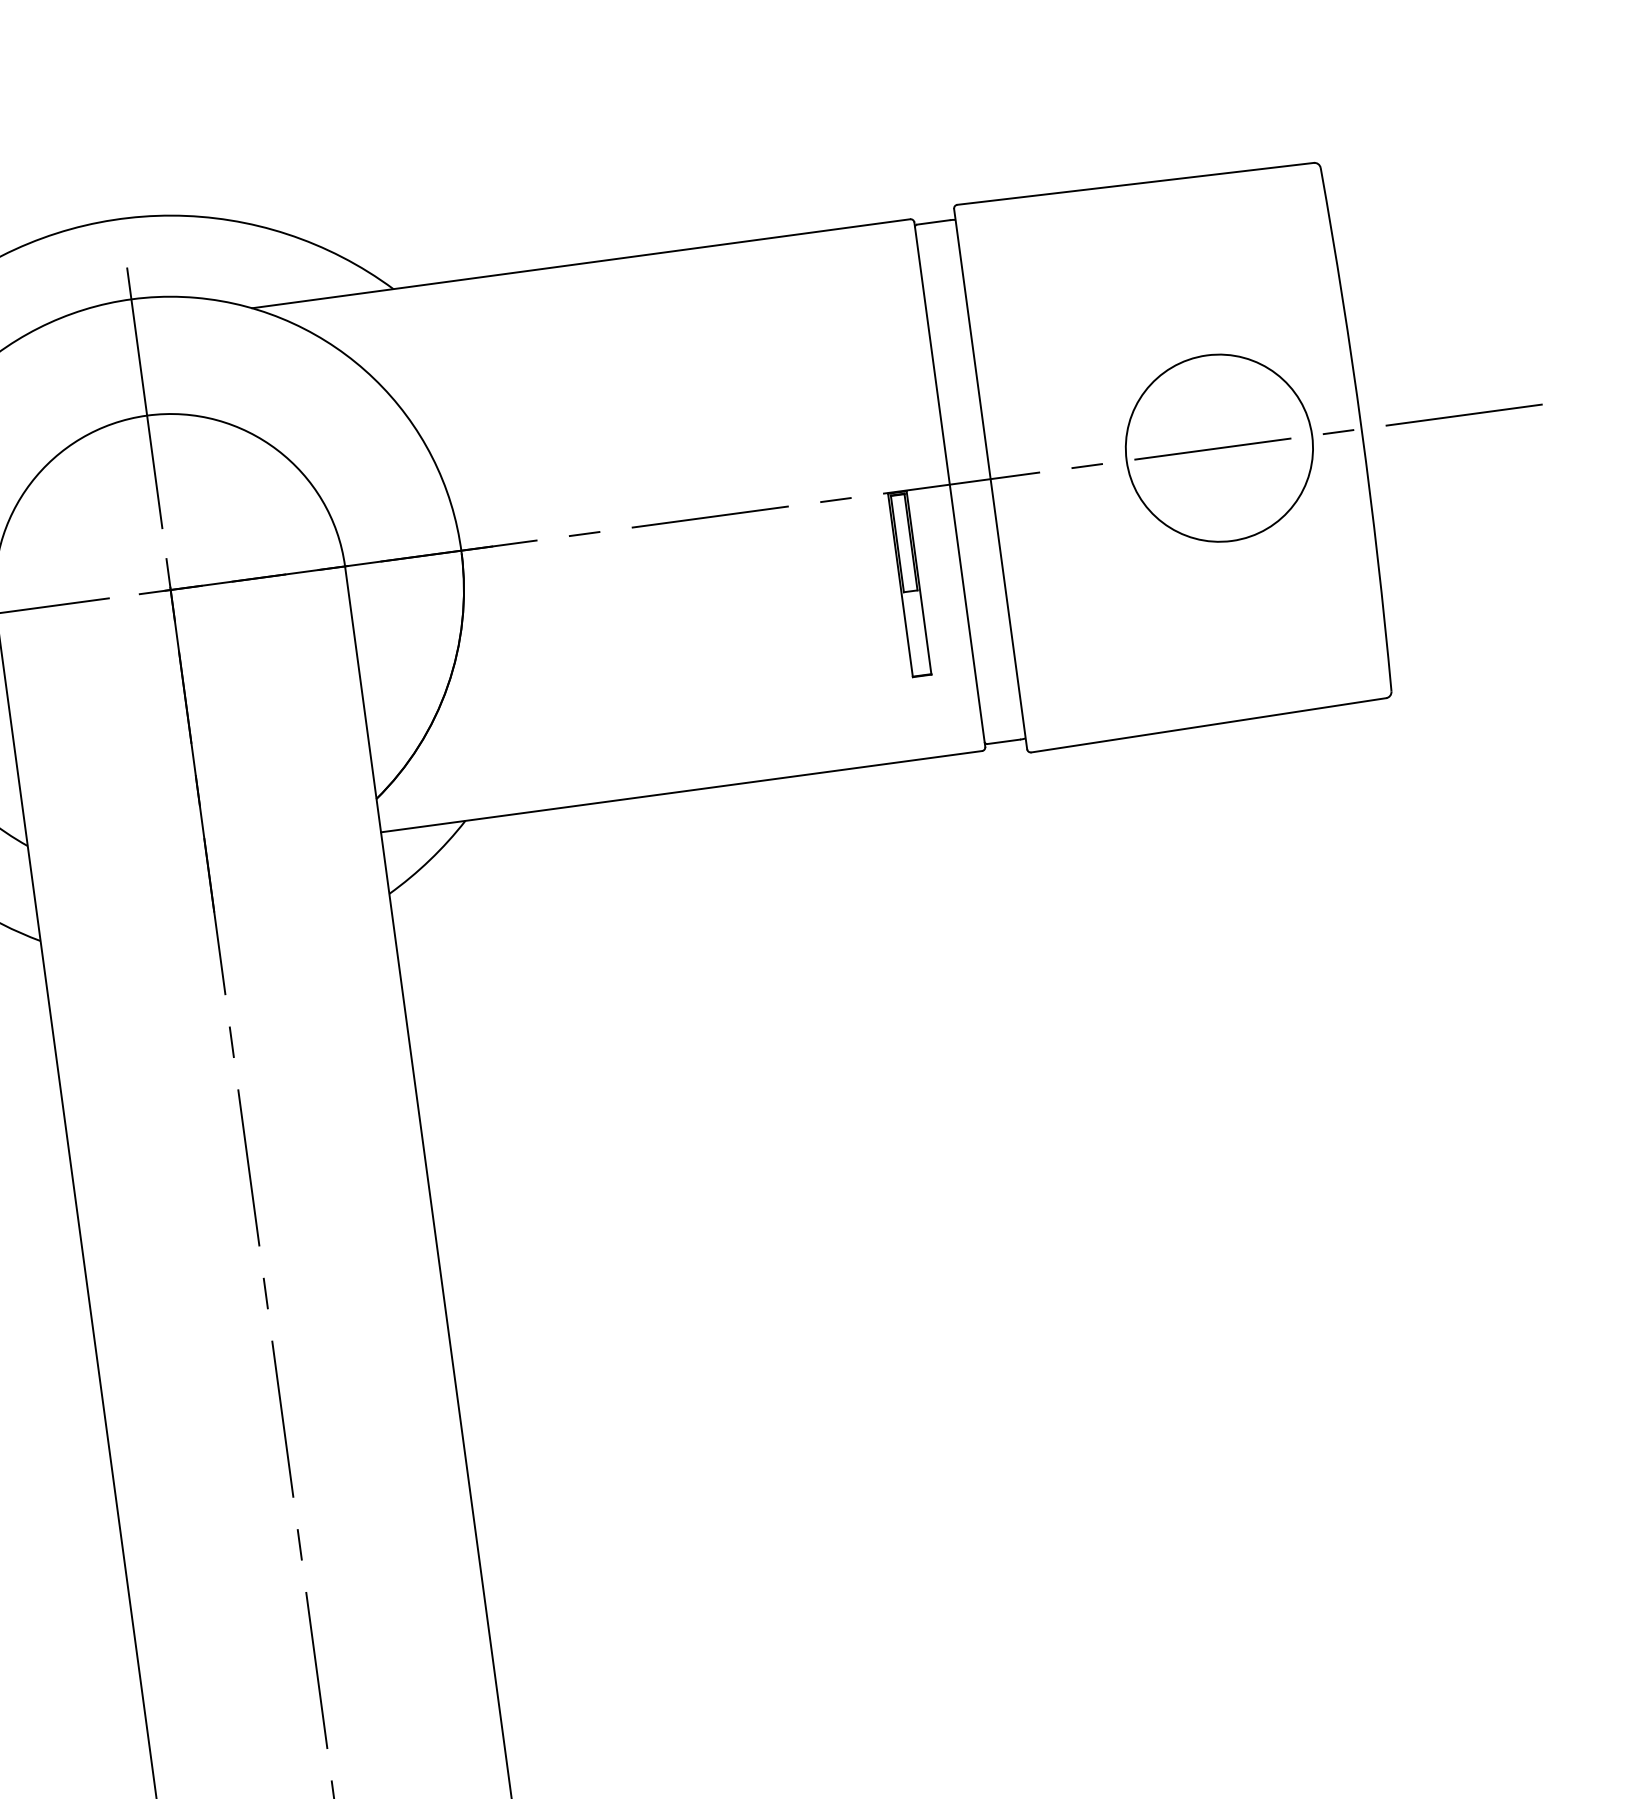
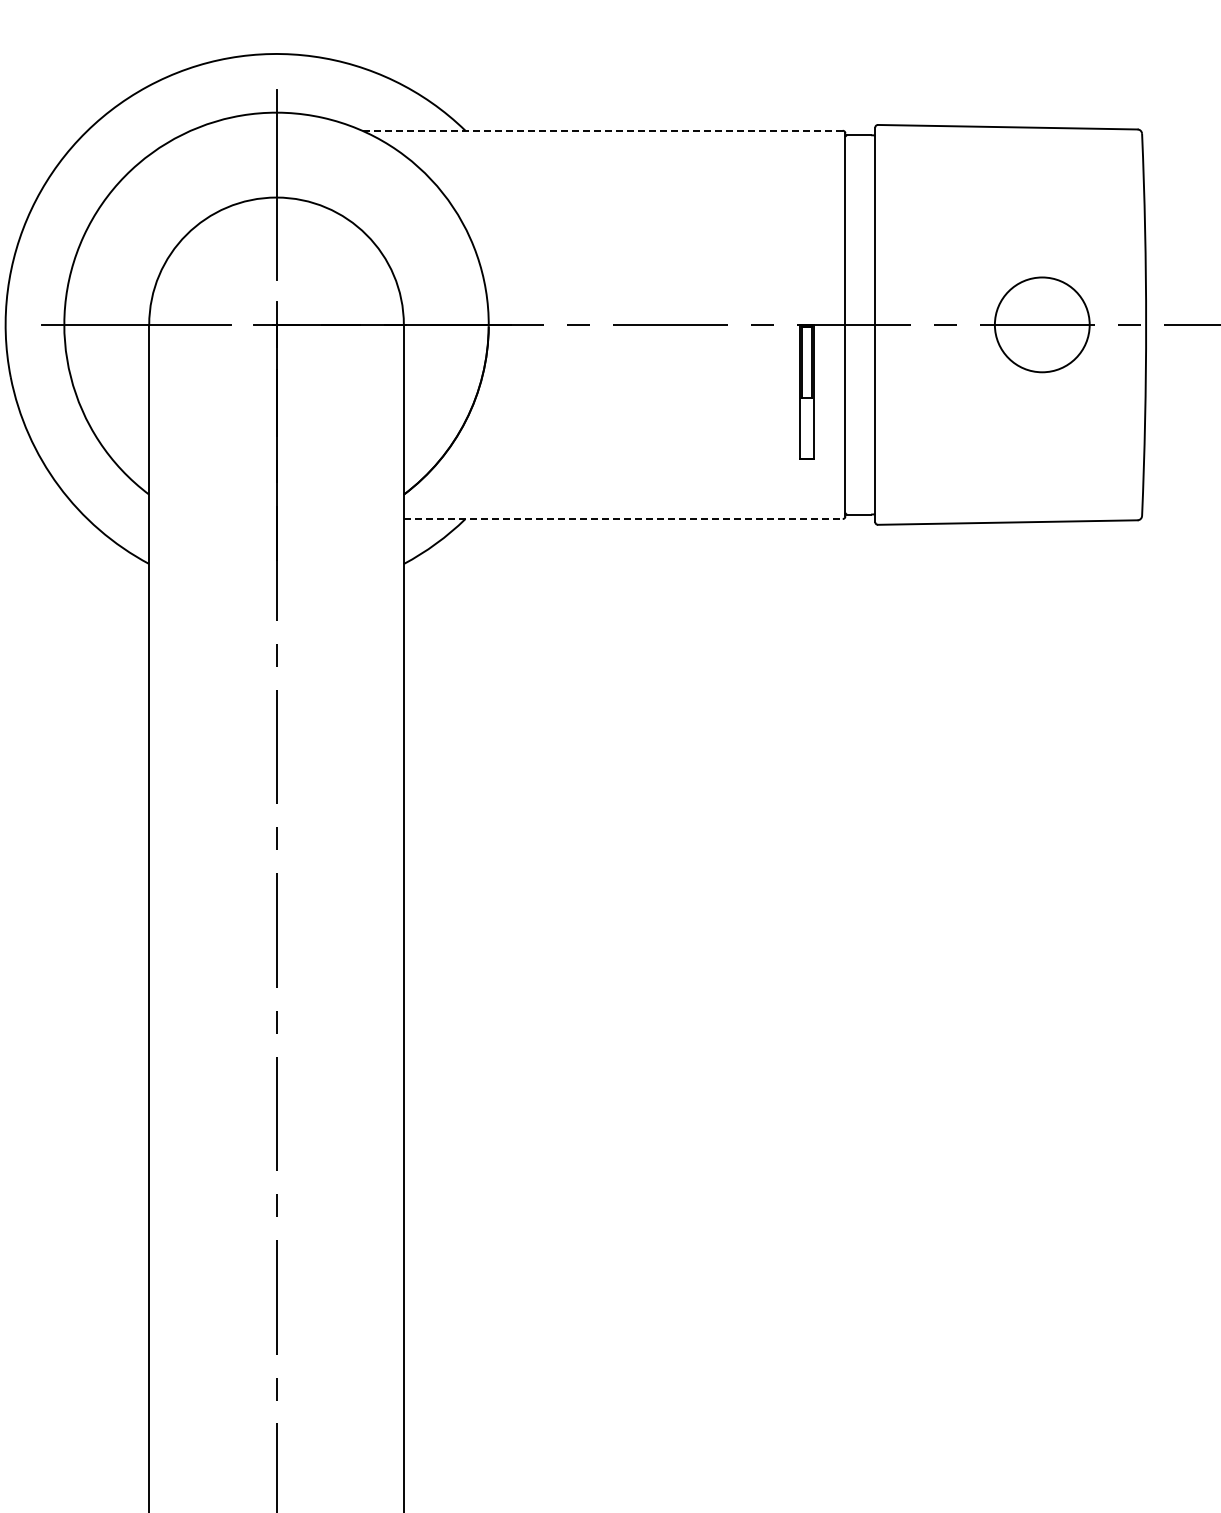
line: (581, 263) -> (602, 130), solid -> dashed
circle: (1219, 447) -> (1042, 324), size x0.7
line: (681, 792) -> (623, 519), solid -> dashed

